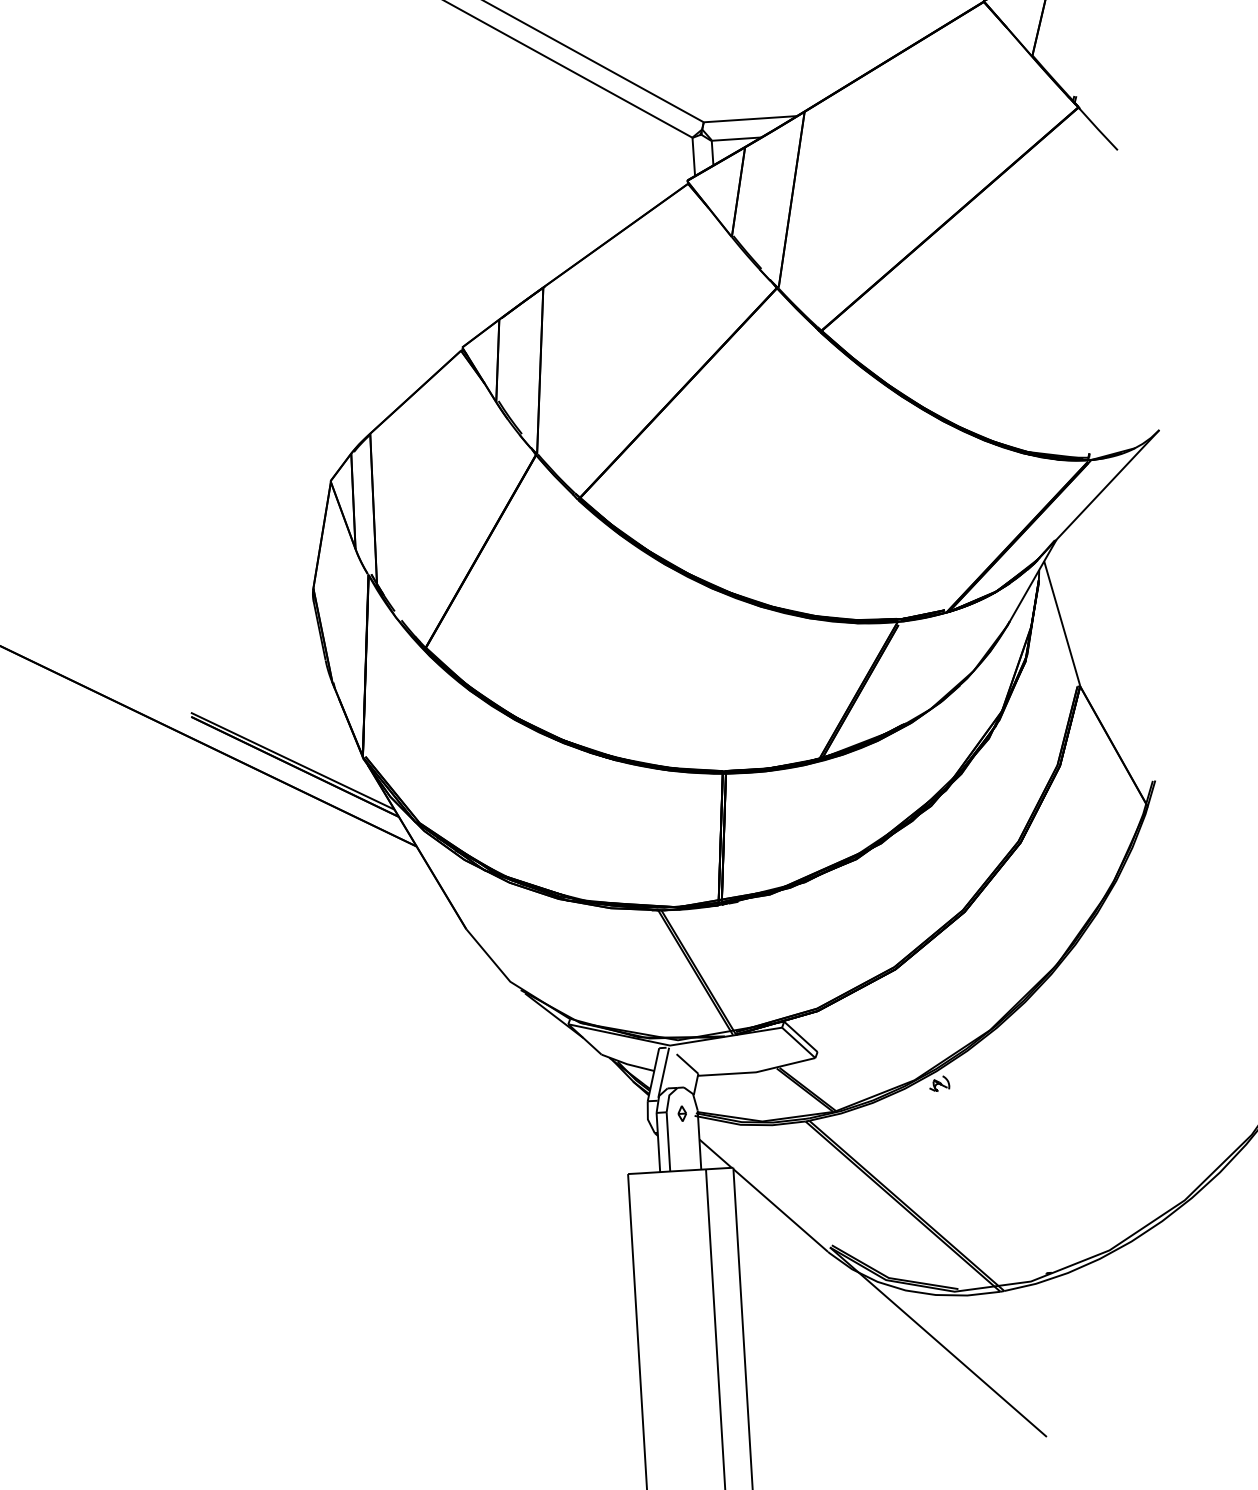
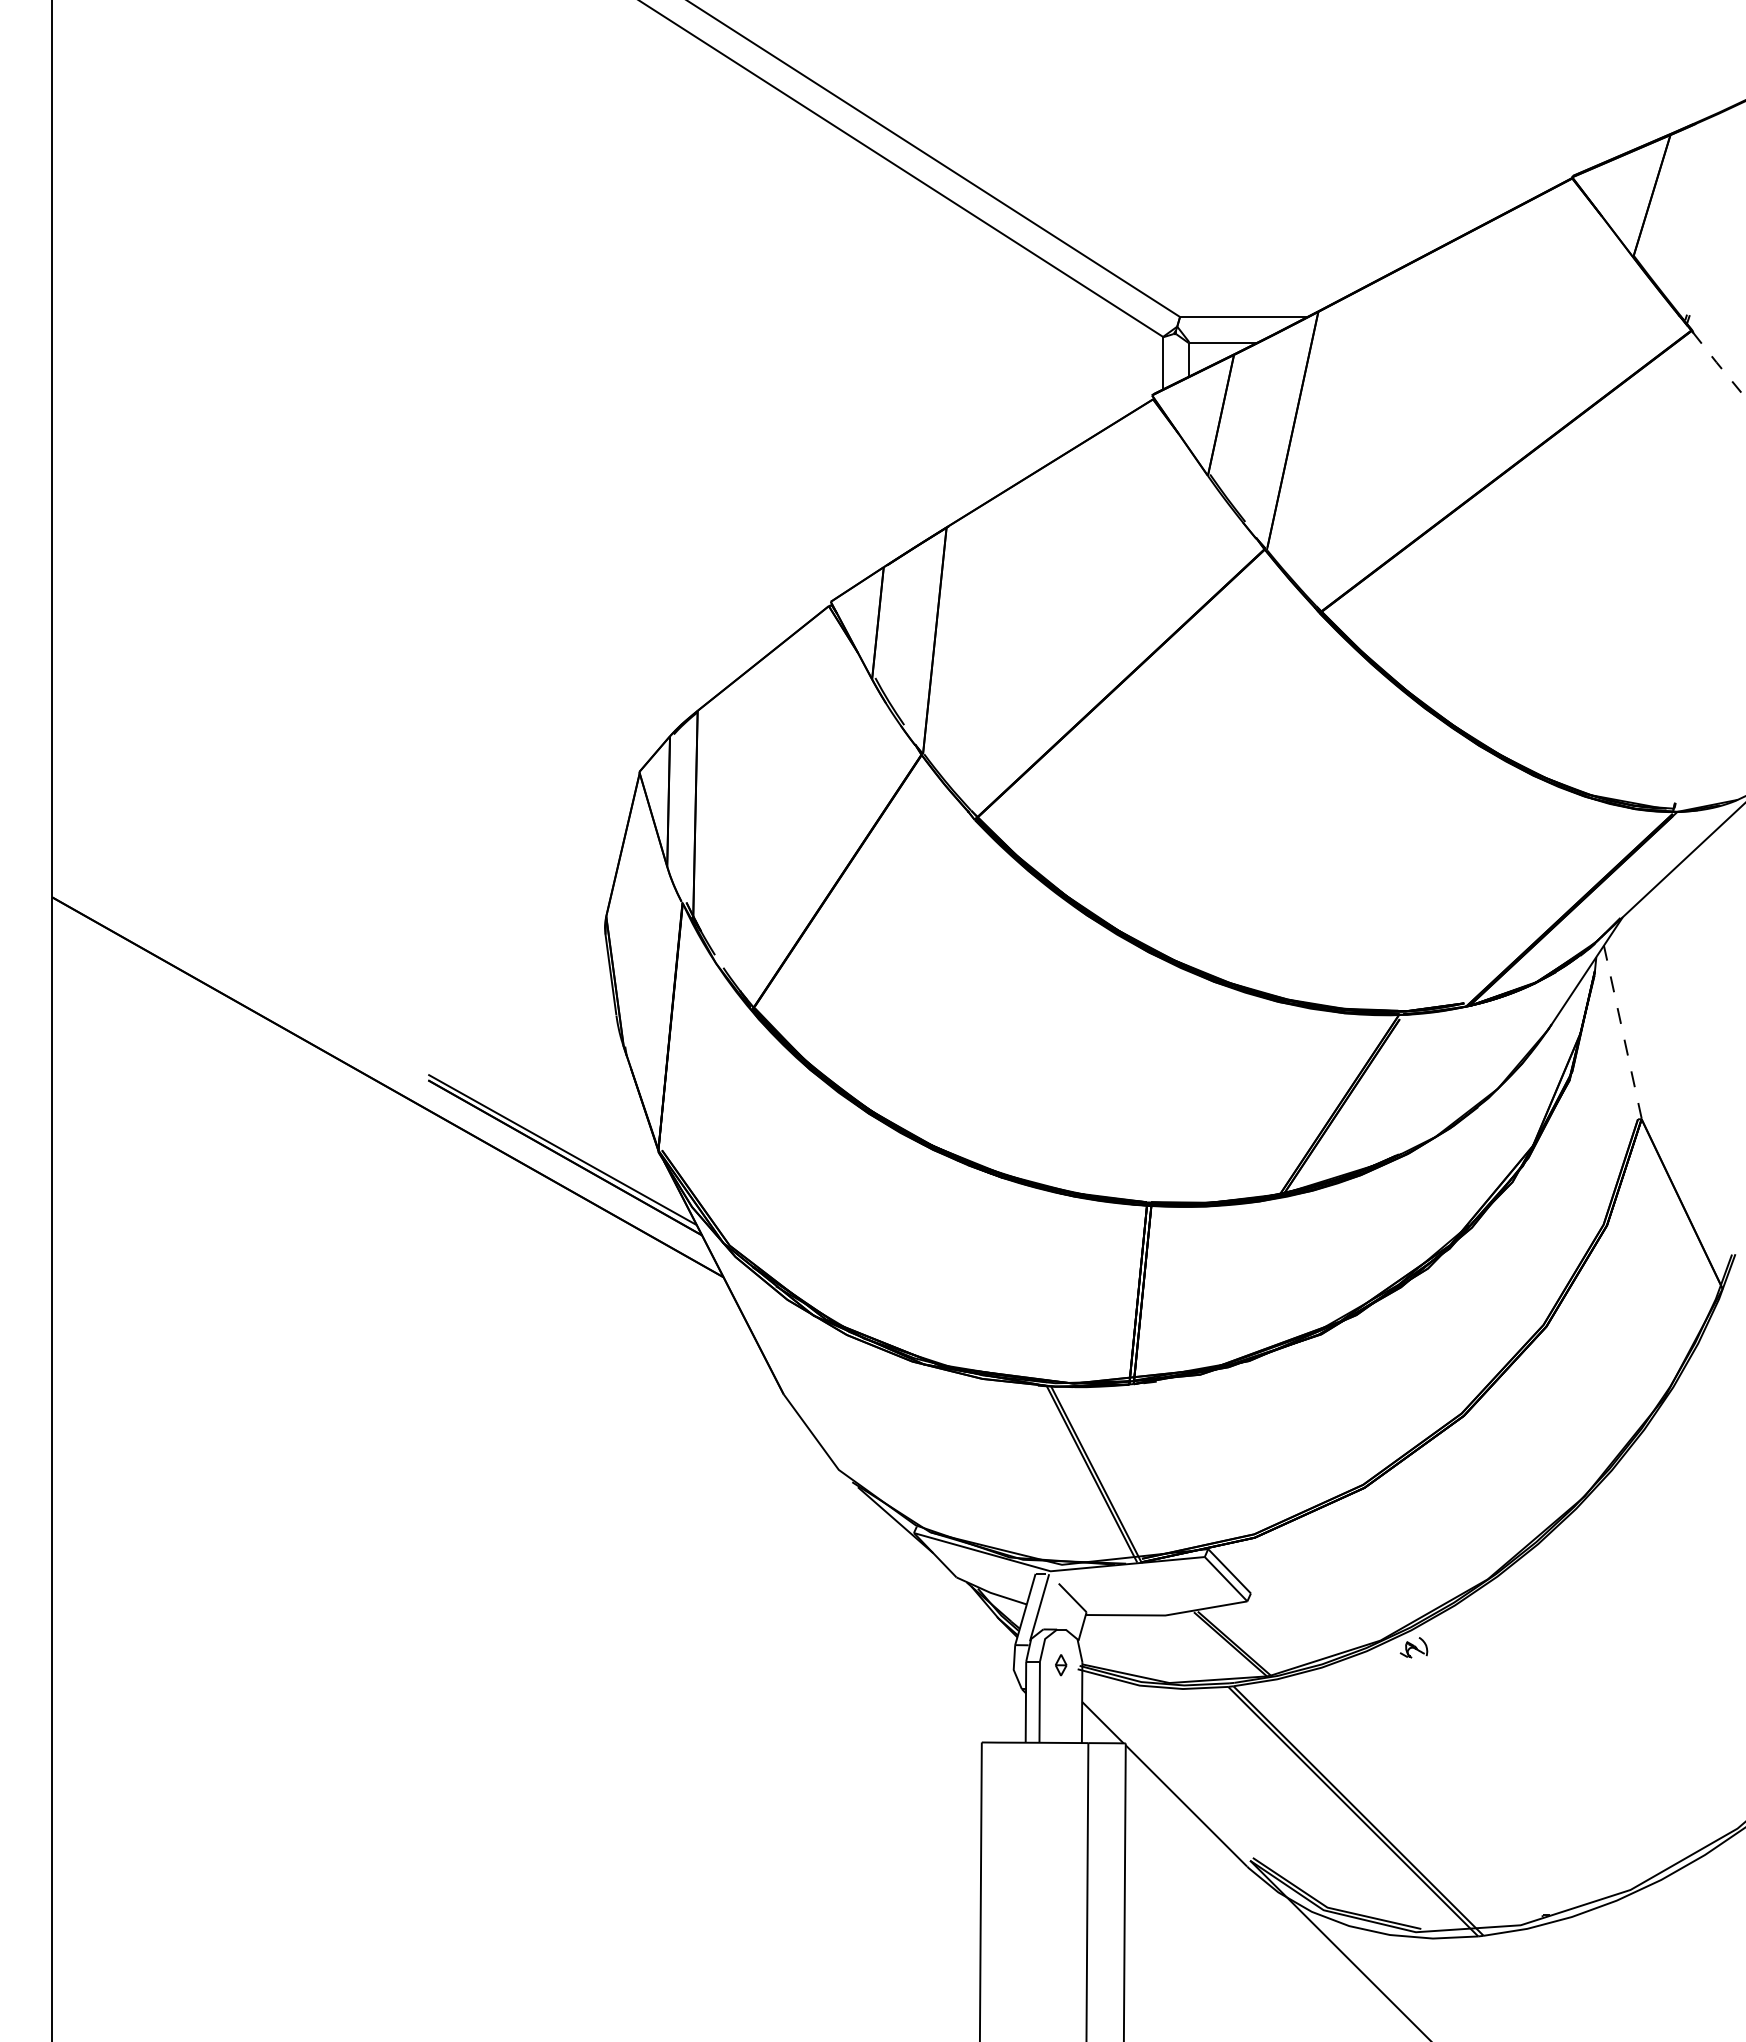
line: (1098, 129) -> (1716, 362), solid -> dashed
line: (1061, 623) -> (1622, 1032), solid -> dashed

